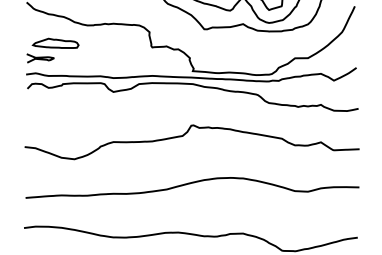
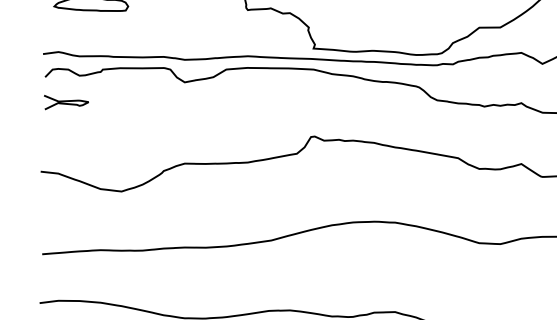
curve: (40, 58) -> (66, 102), moved

